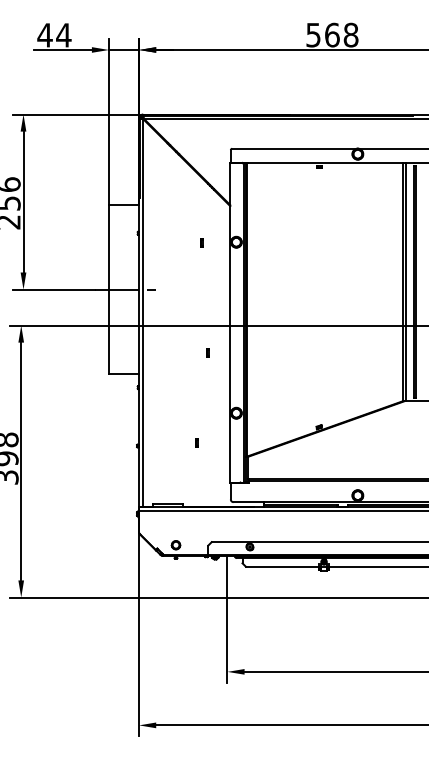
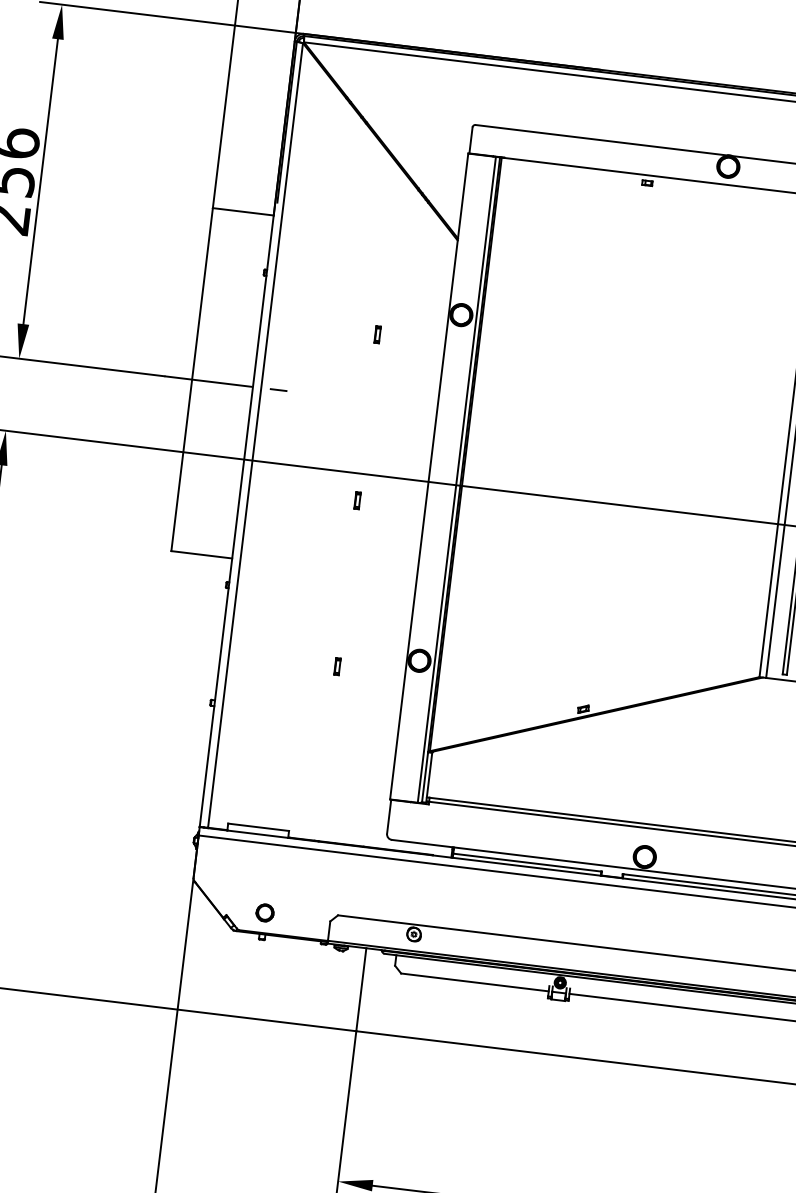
part: (201, 242) -> (377, 334), moved
part: (207, 352) -> (357, 499), moved
part: (196, 442) -> (337, 665), moved

